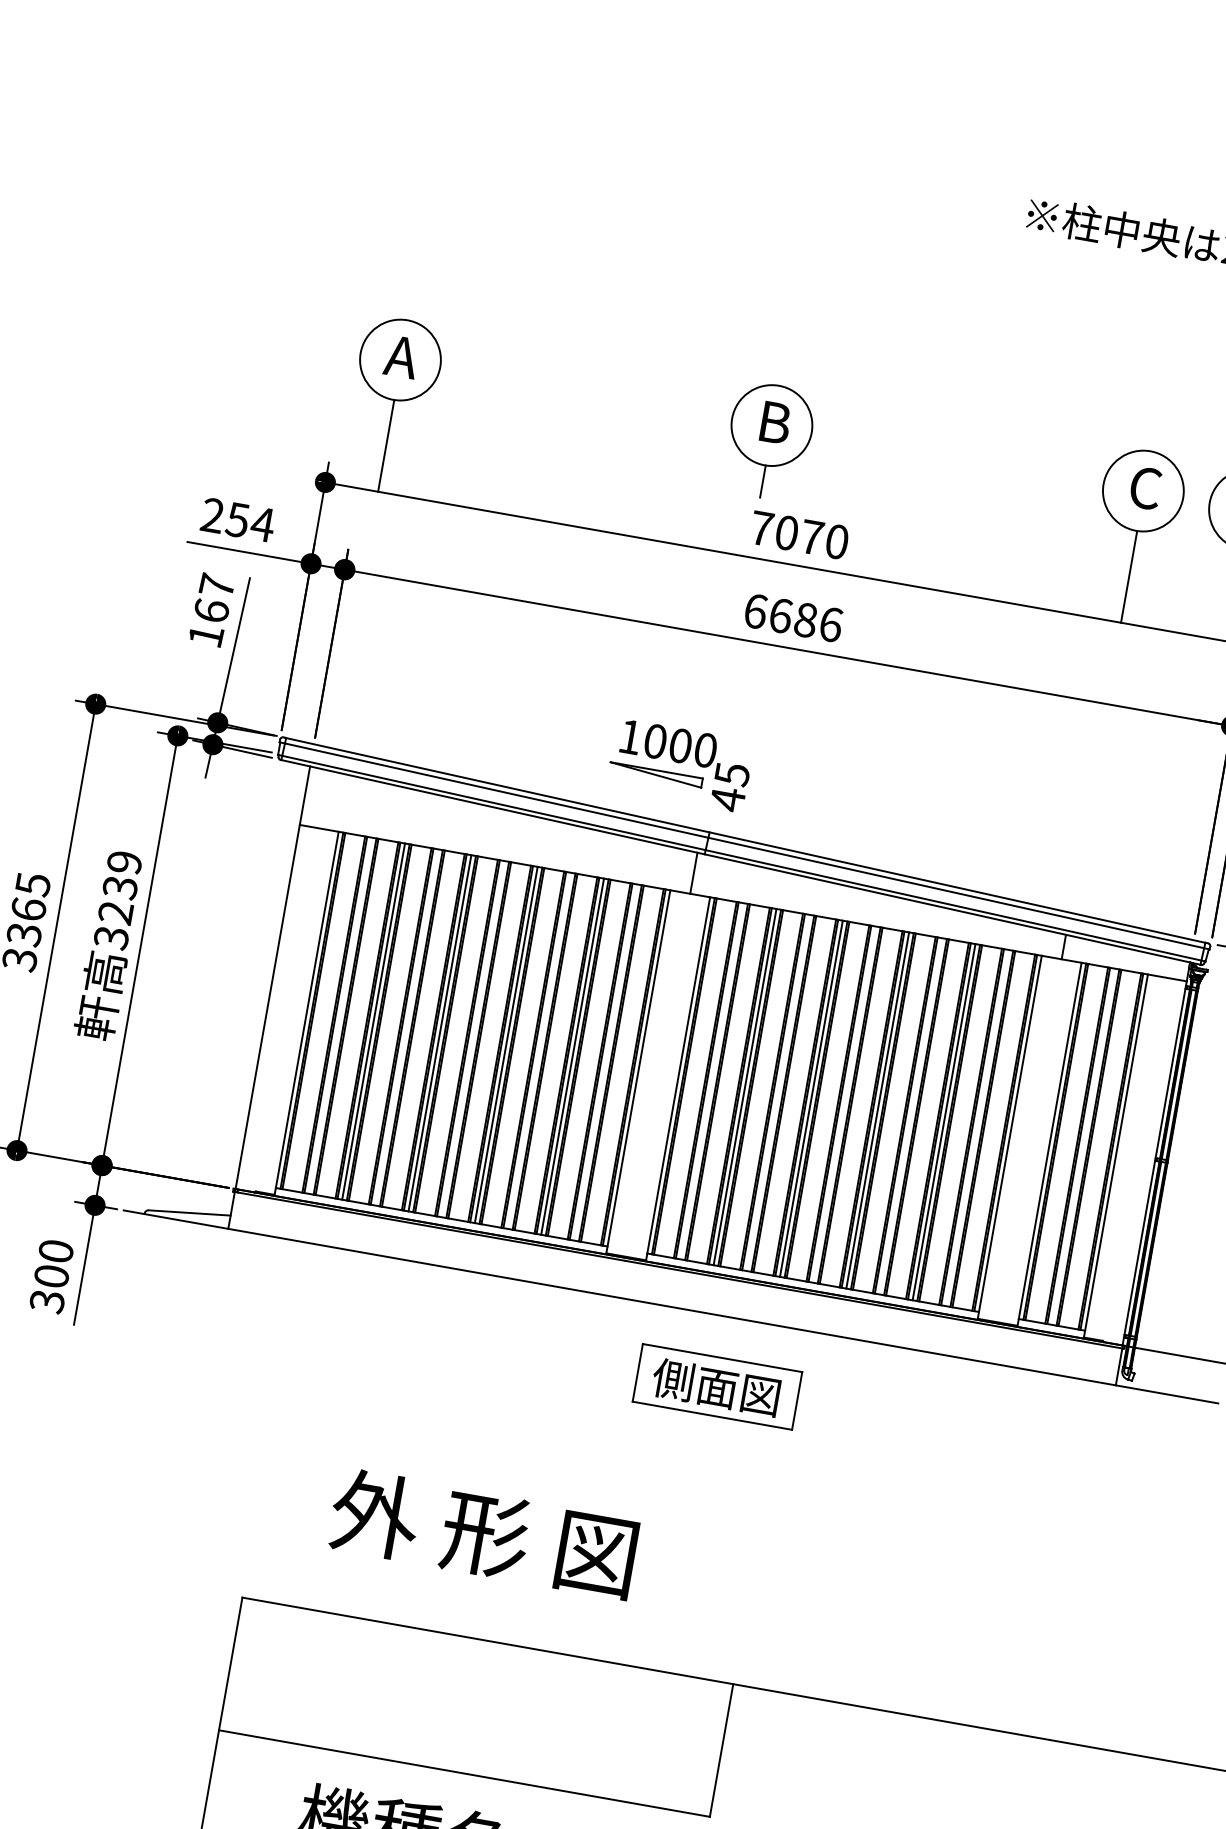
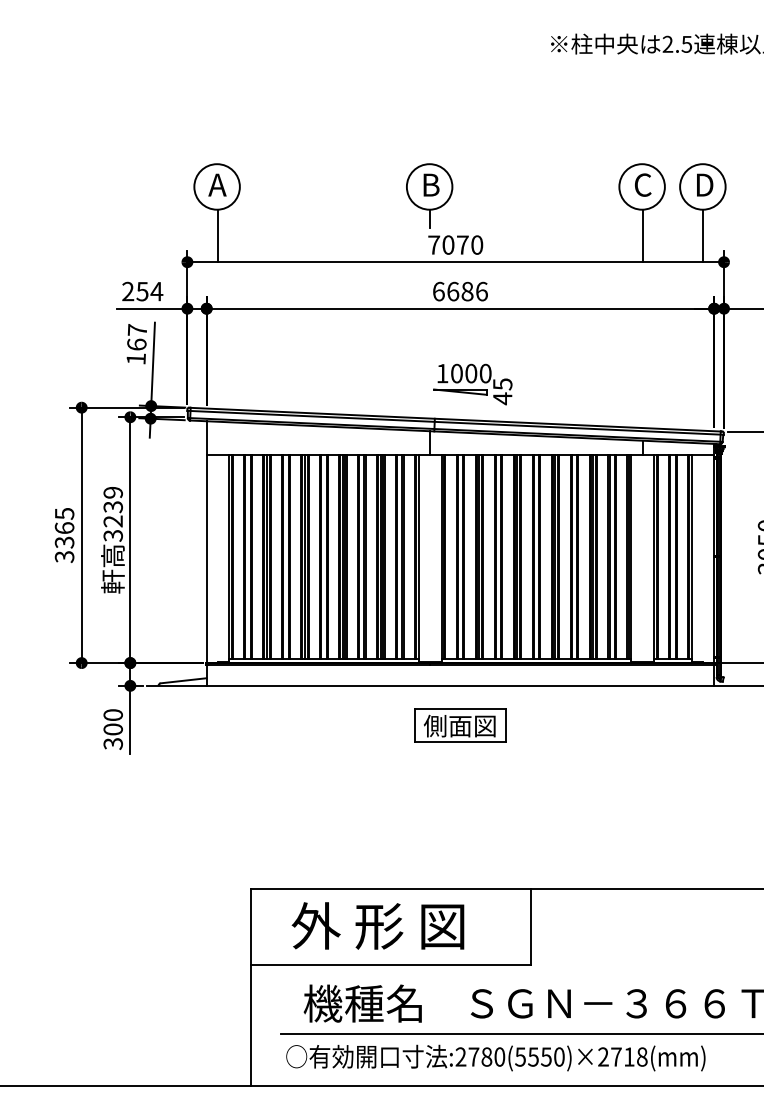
part: (679, 765) -> (472, 384), moved
part: (717, 1386) -> (460, 725), moved
text: (482, 1532) -> (377, 925), moved

